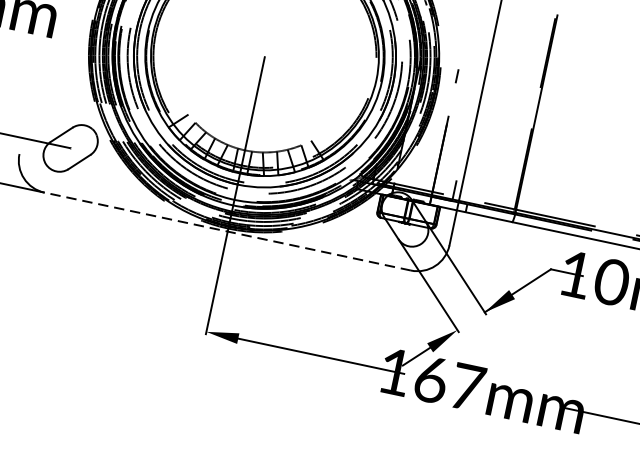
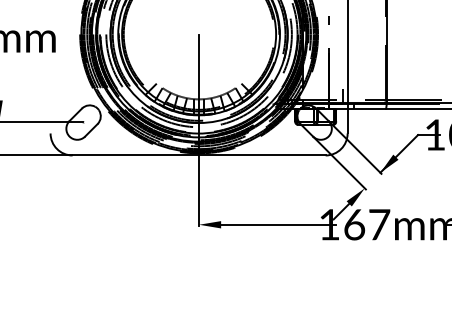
line: (228, 231) -> (199, 155), dashed -> solid

